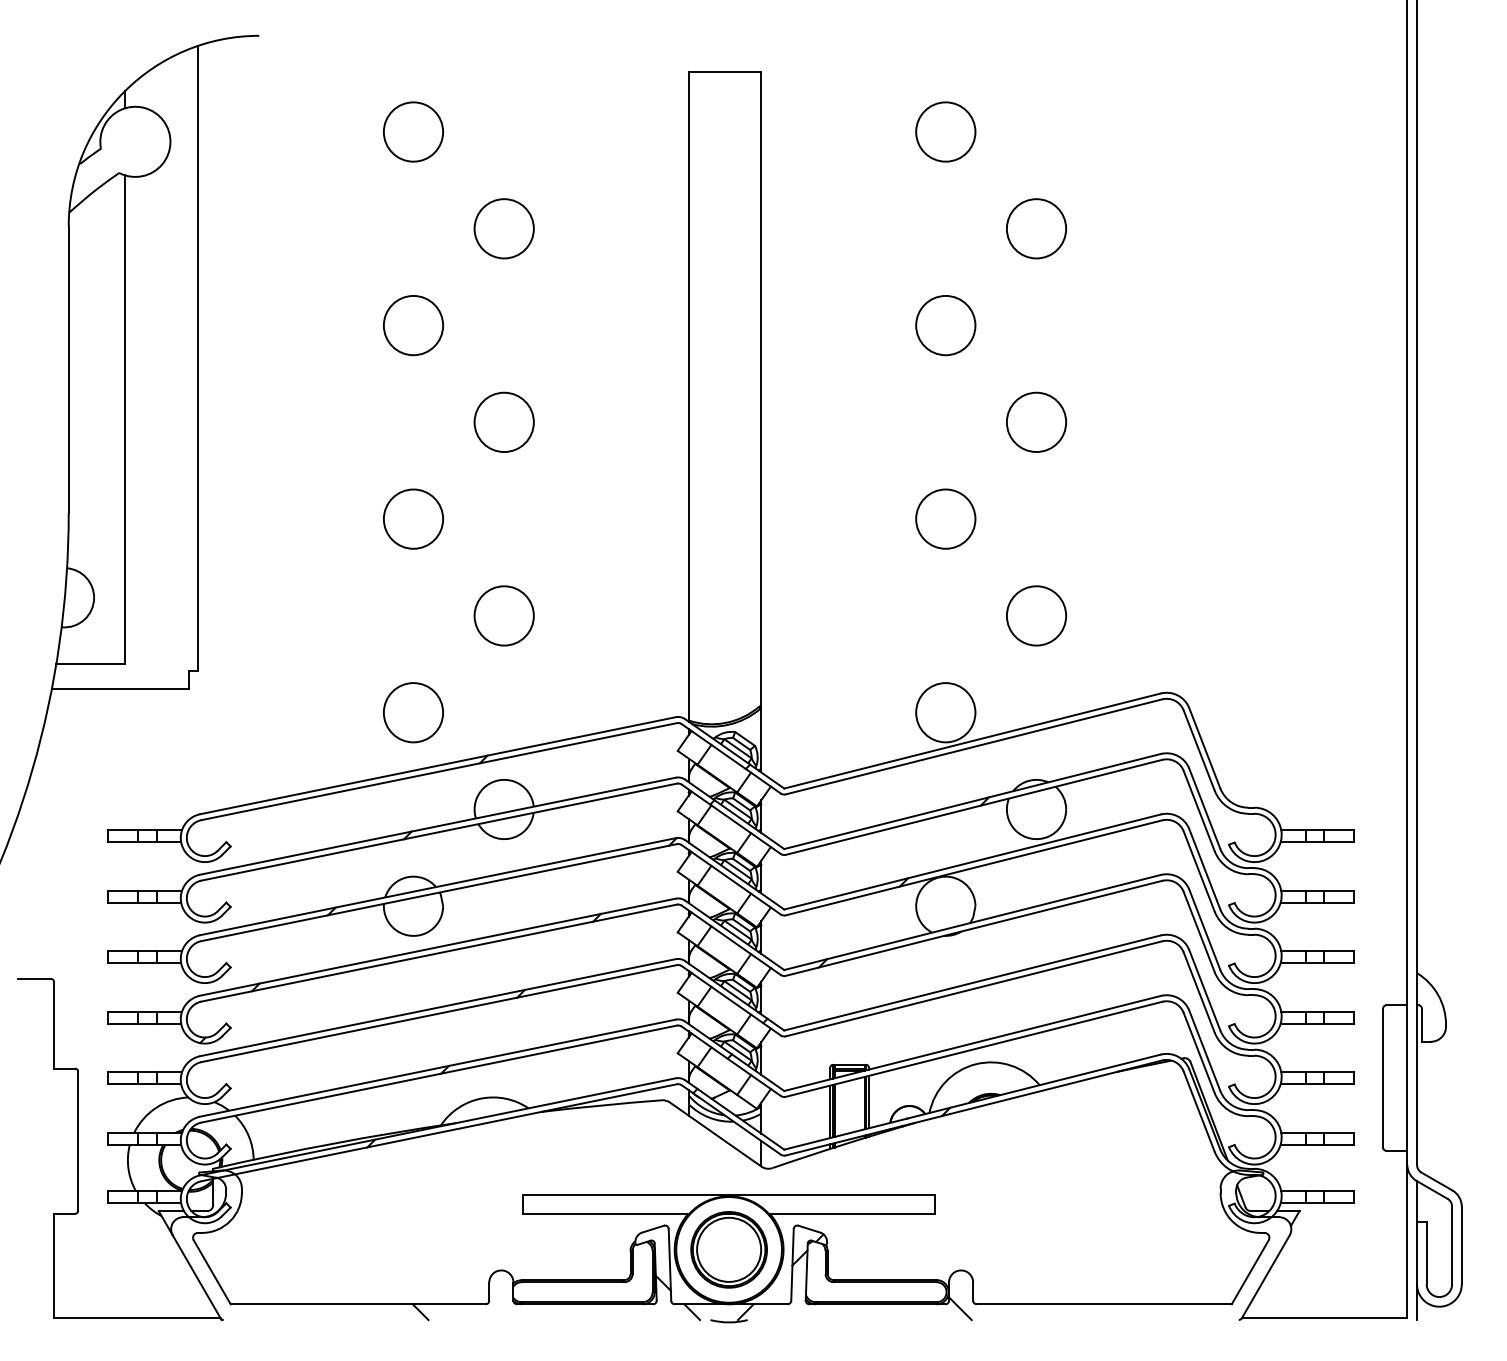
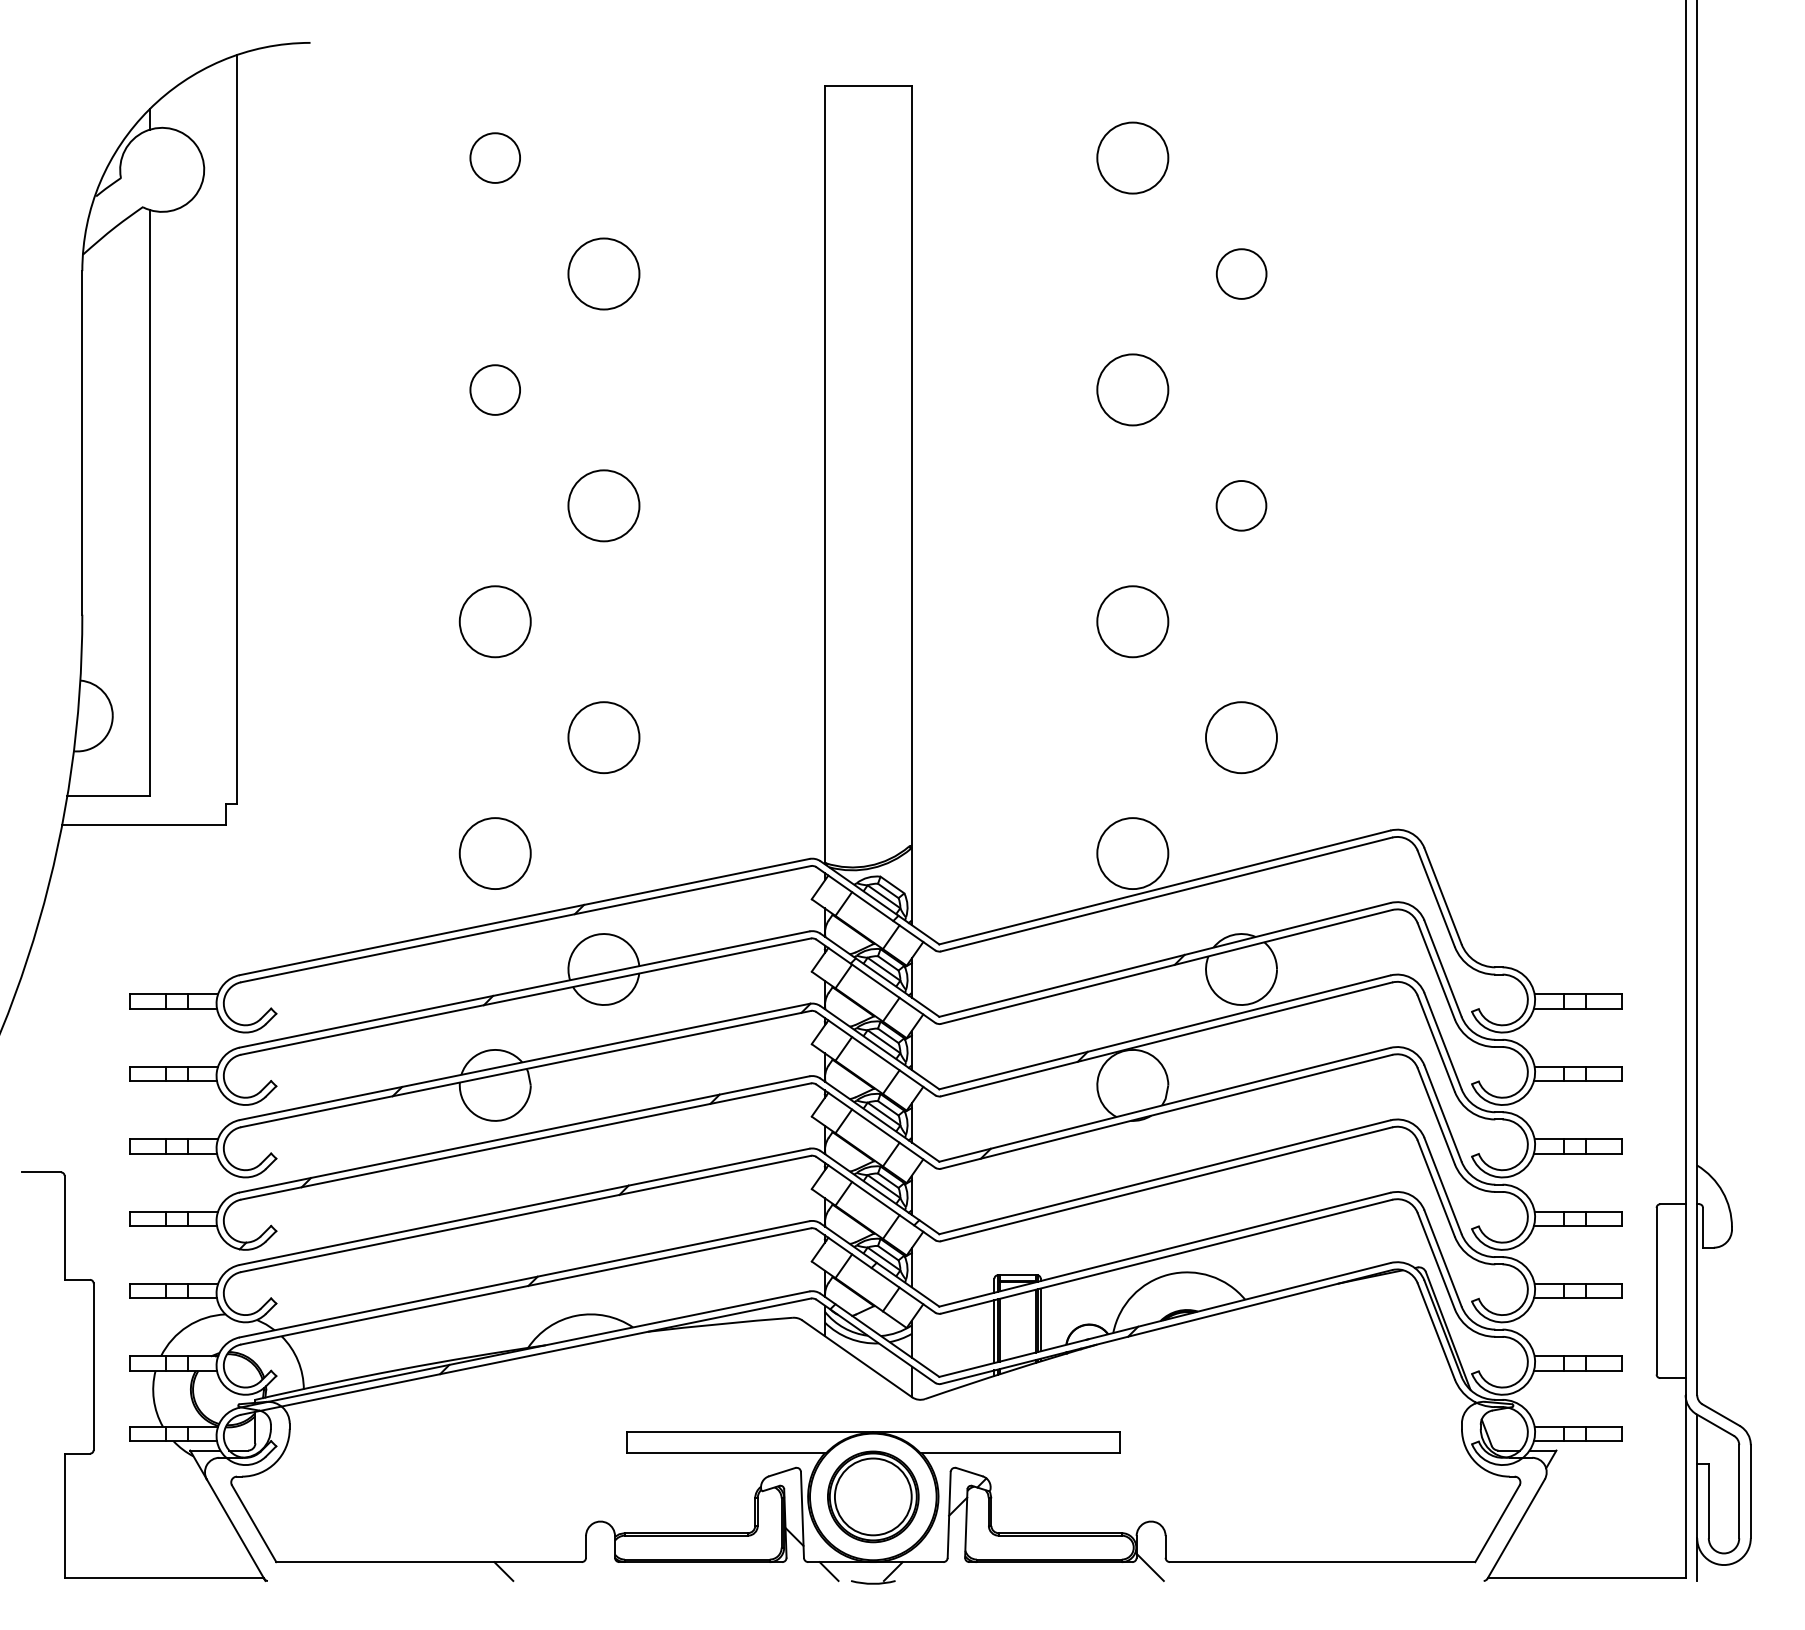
circle: (413, 131) -> (495, 157), size x0.7
circle: (1036, 228) -> (1241, 273), size x0.7
circle: (413, 325) -> (495, 389), size x0.7
circle: (1036, 422) -> (1241, 505), size x0.7

